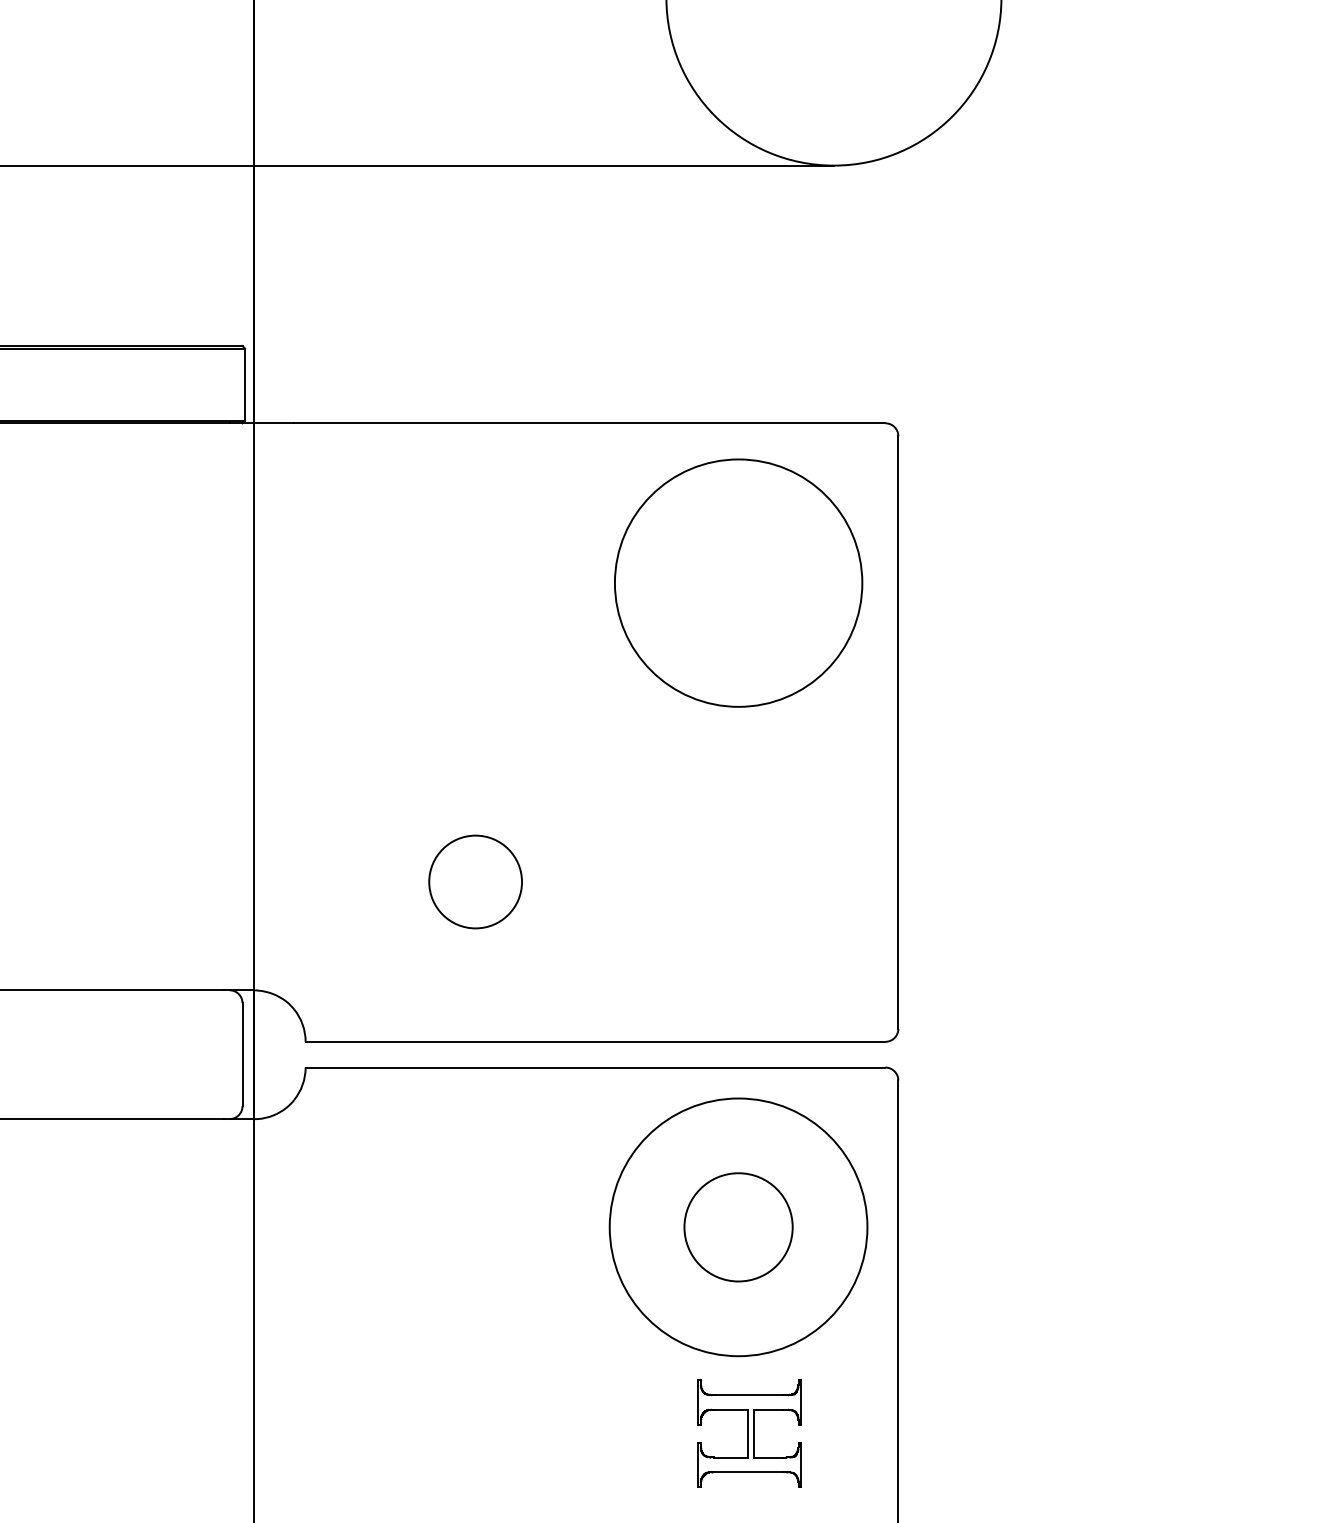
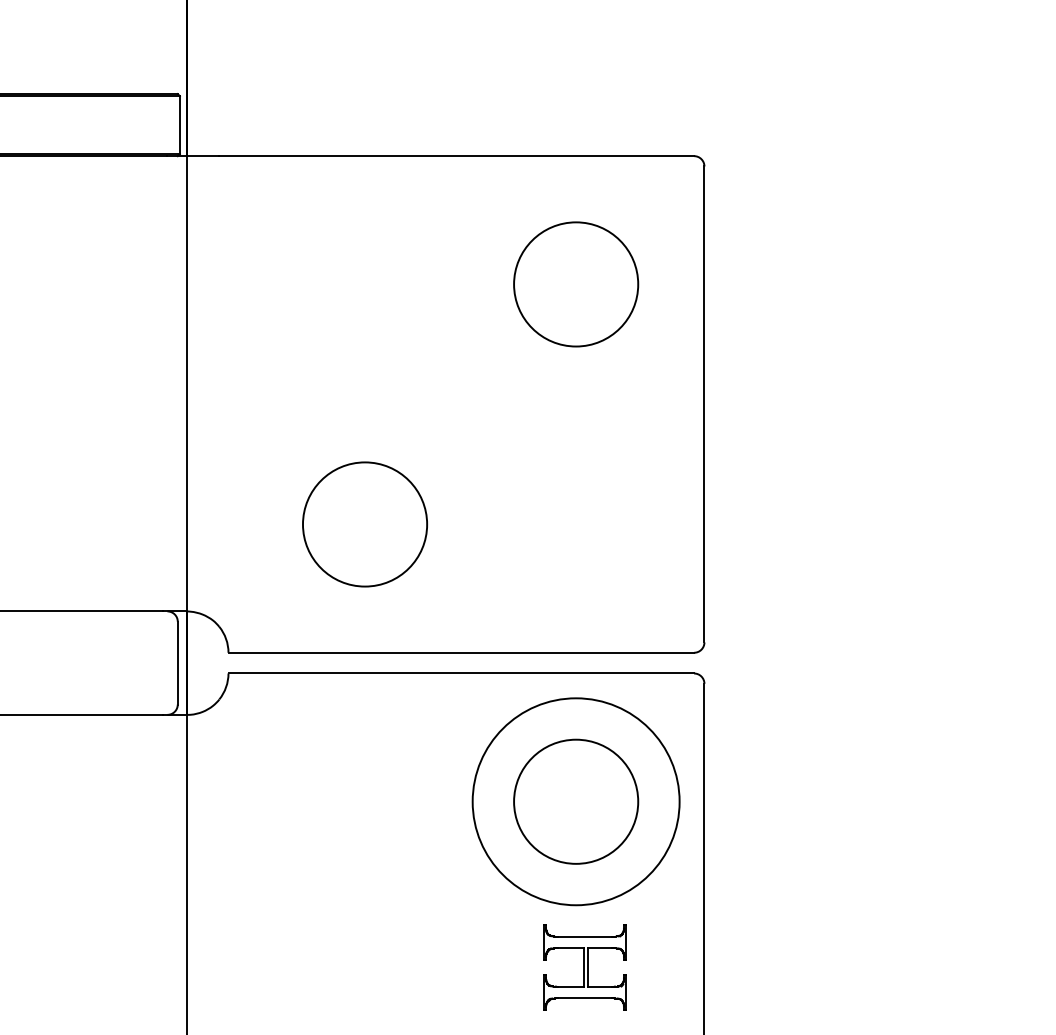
circle: (738, 582) -> (576, 283), size x0.62
circle: (475, 881) -> (364, 524), size x1.67
circle: (738, 1227) -> (576, 801), size x1.43

